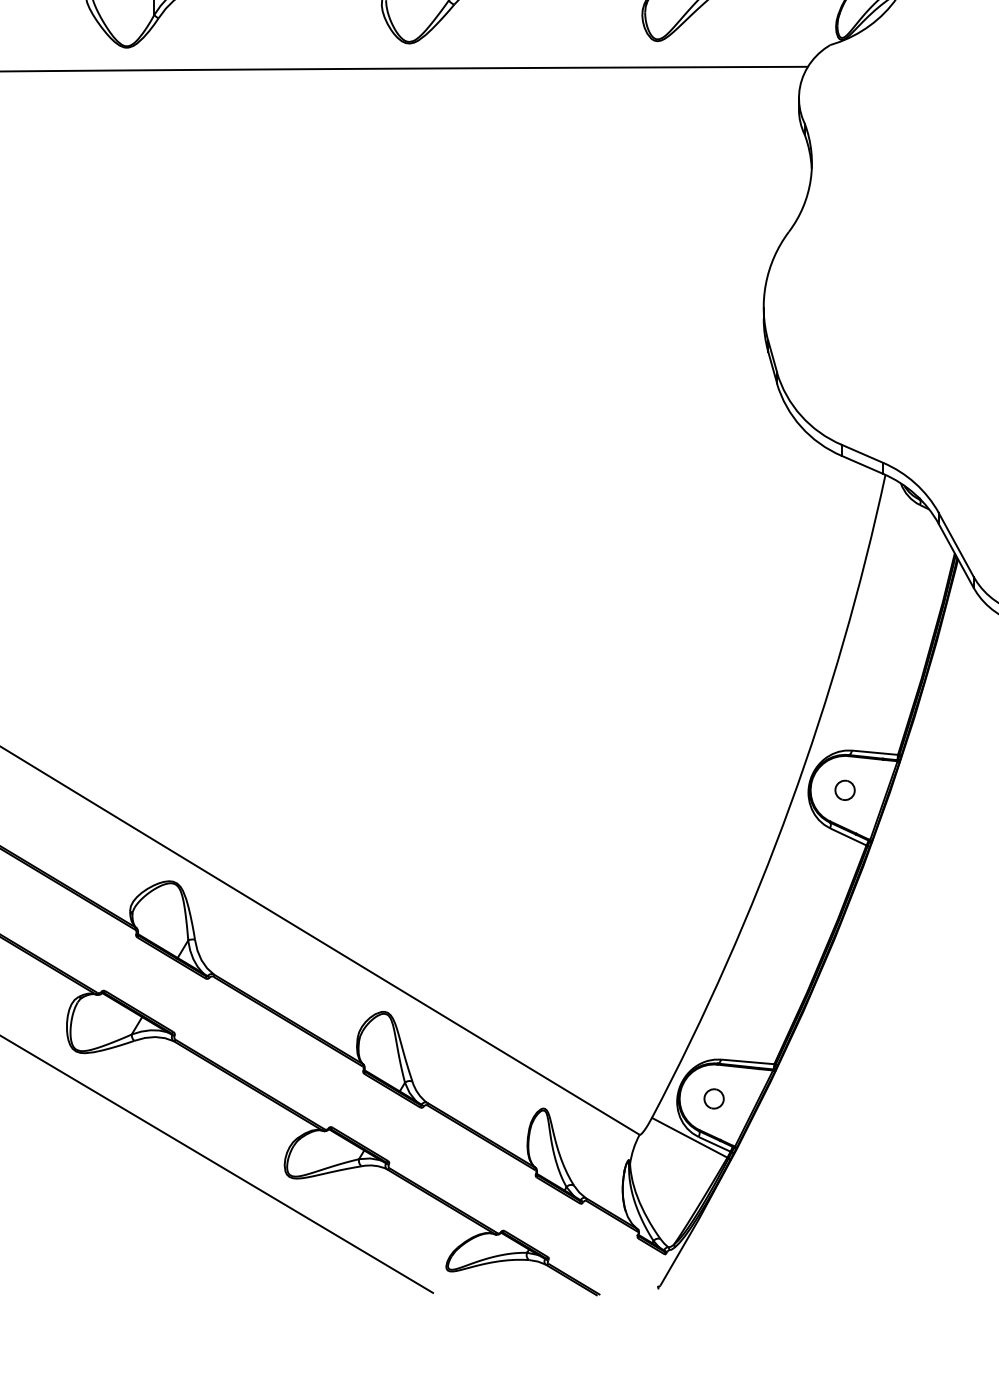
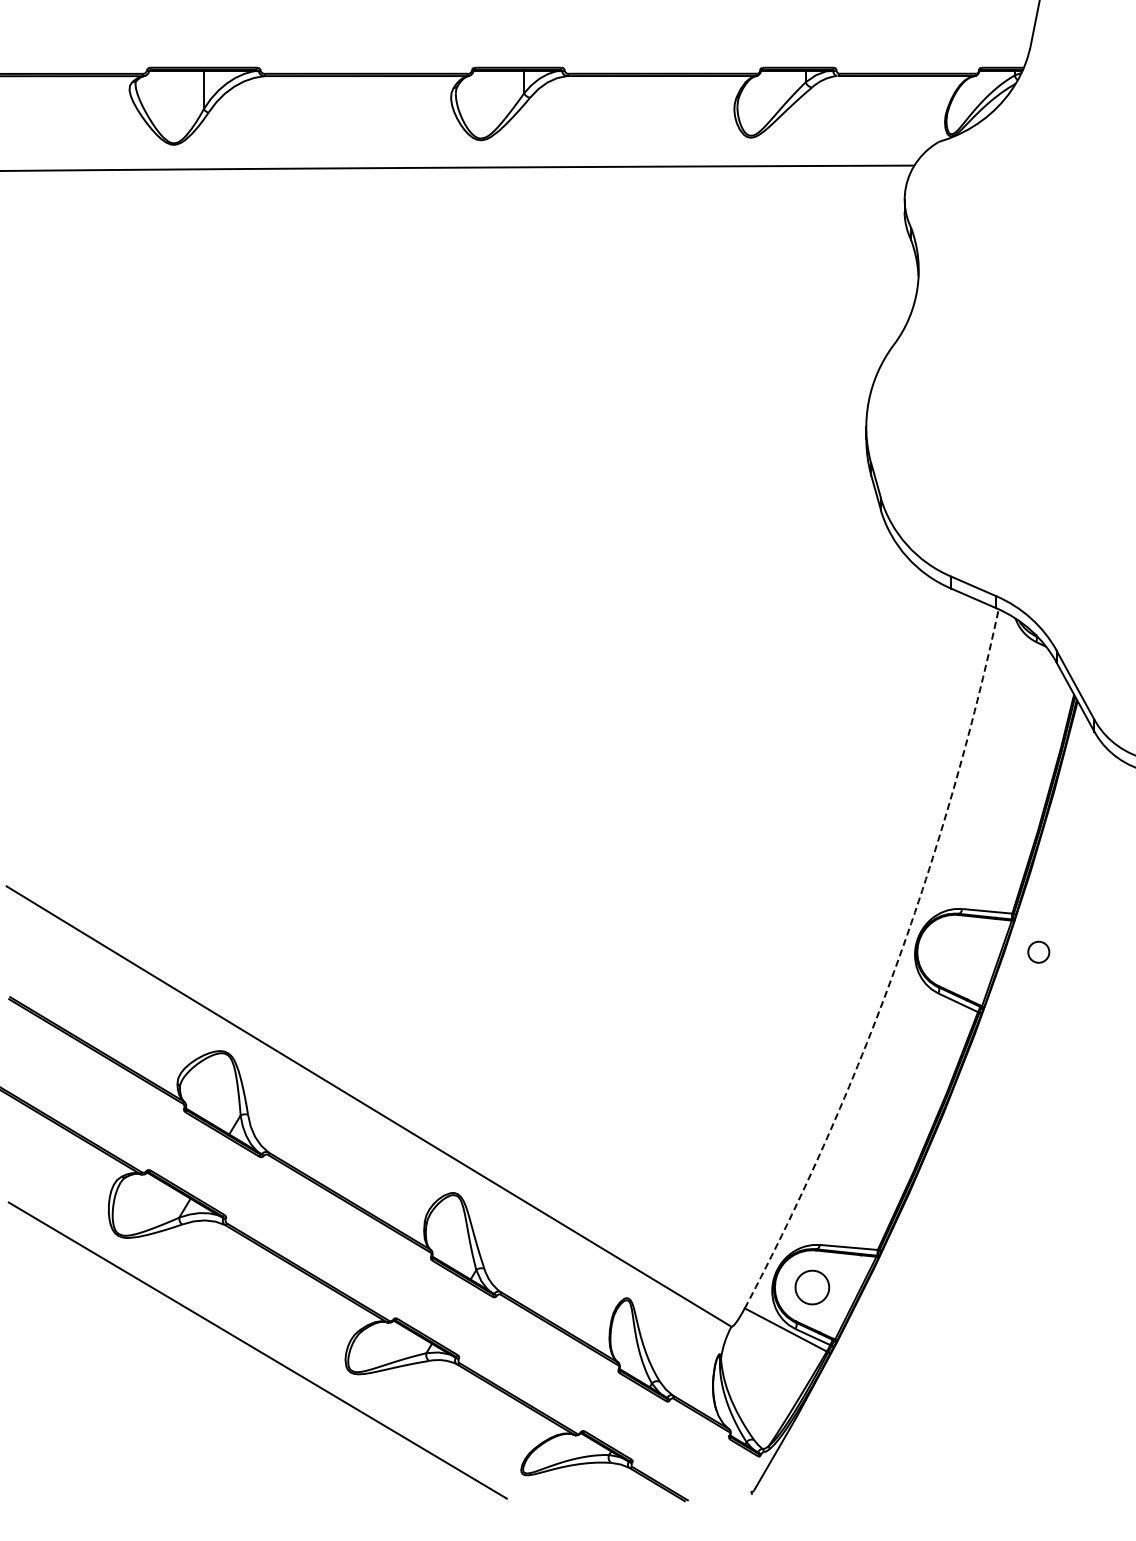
part: (844, 789) -> (1038, 951), moved
arc: (790, 804) -> (895, 967), solid -> dashed
part: (714, 1098) -> (812, 1287), size x1.6

